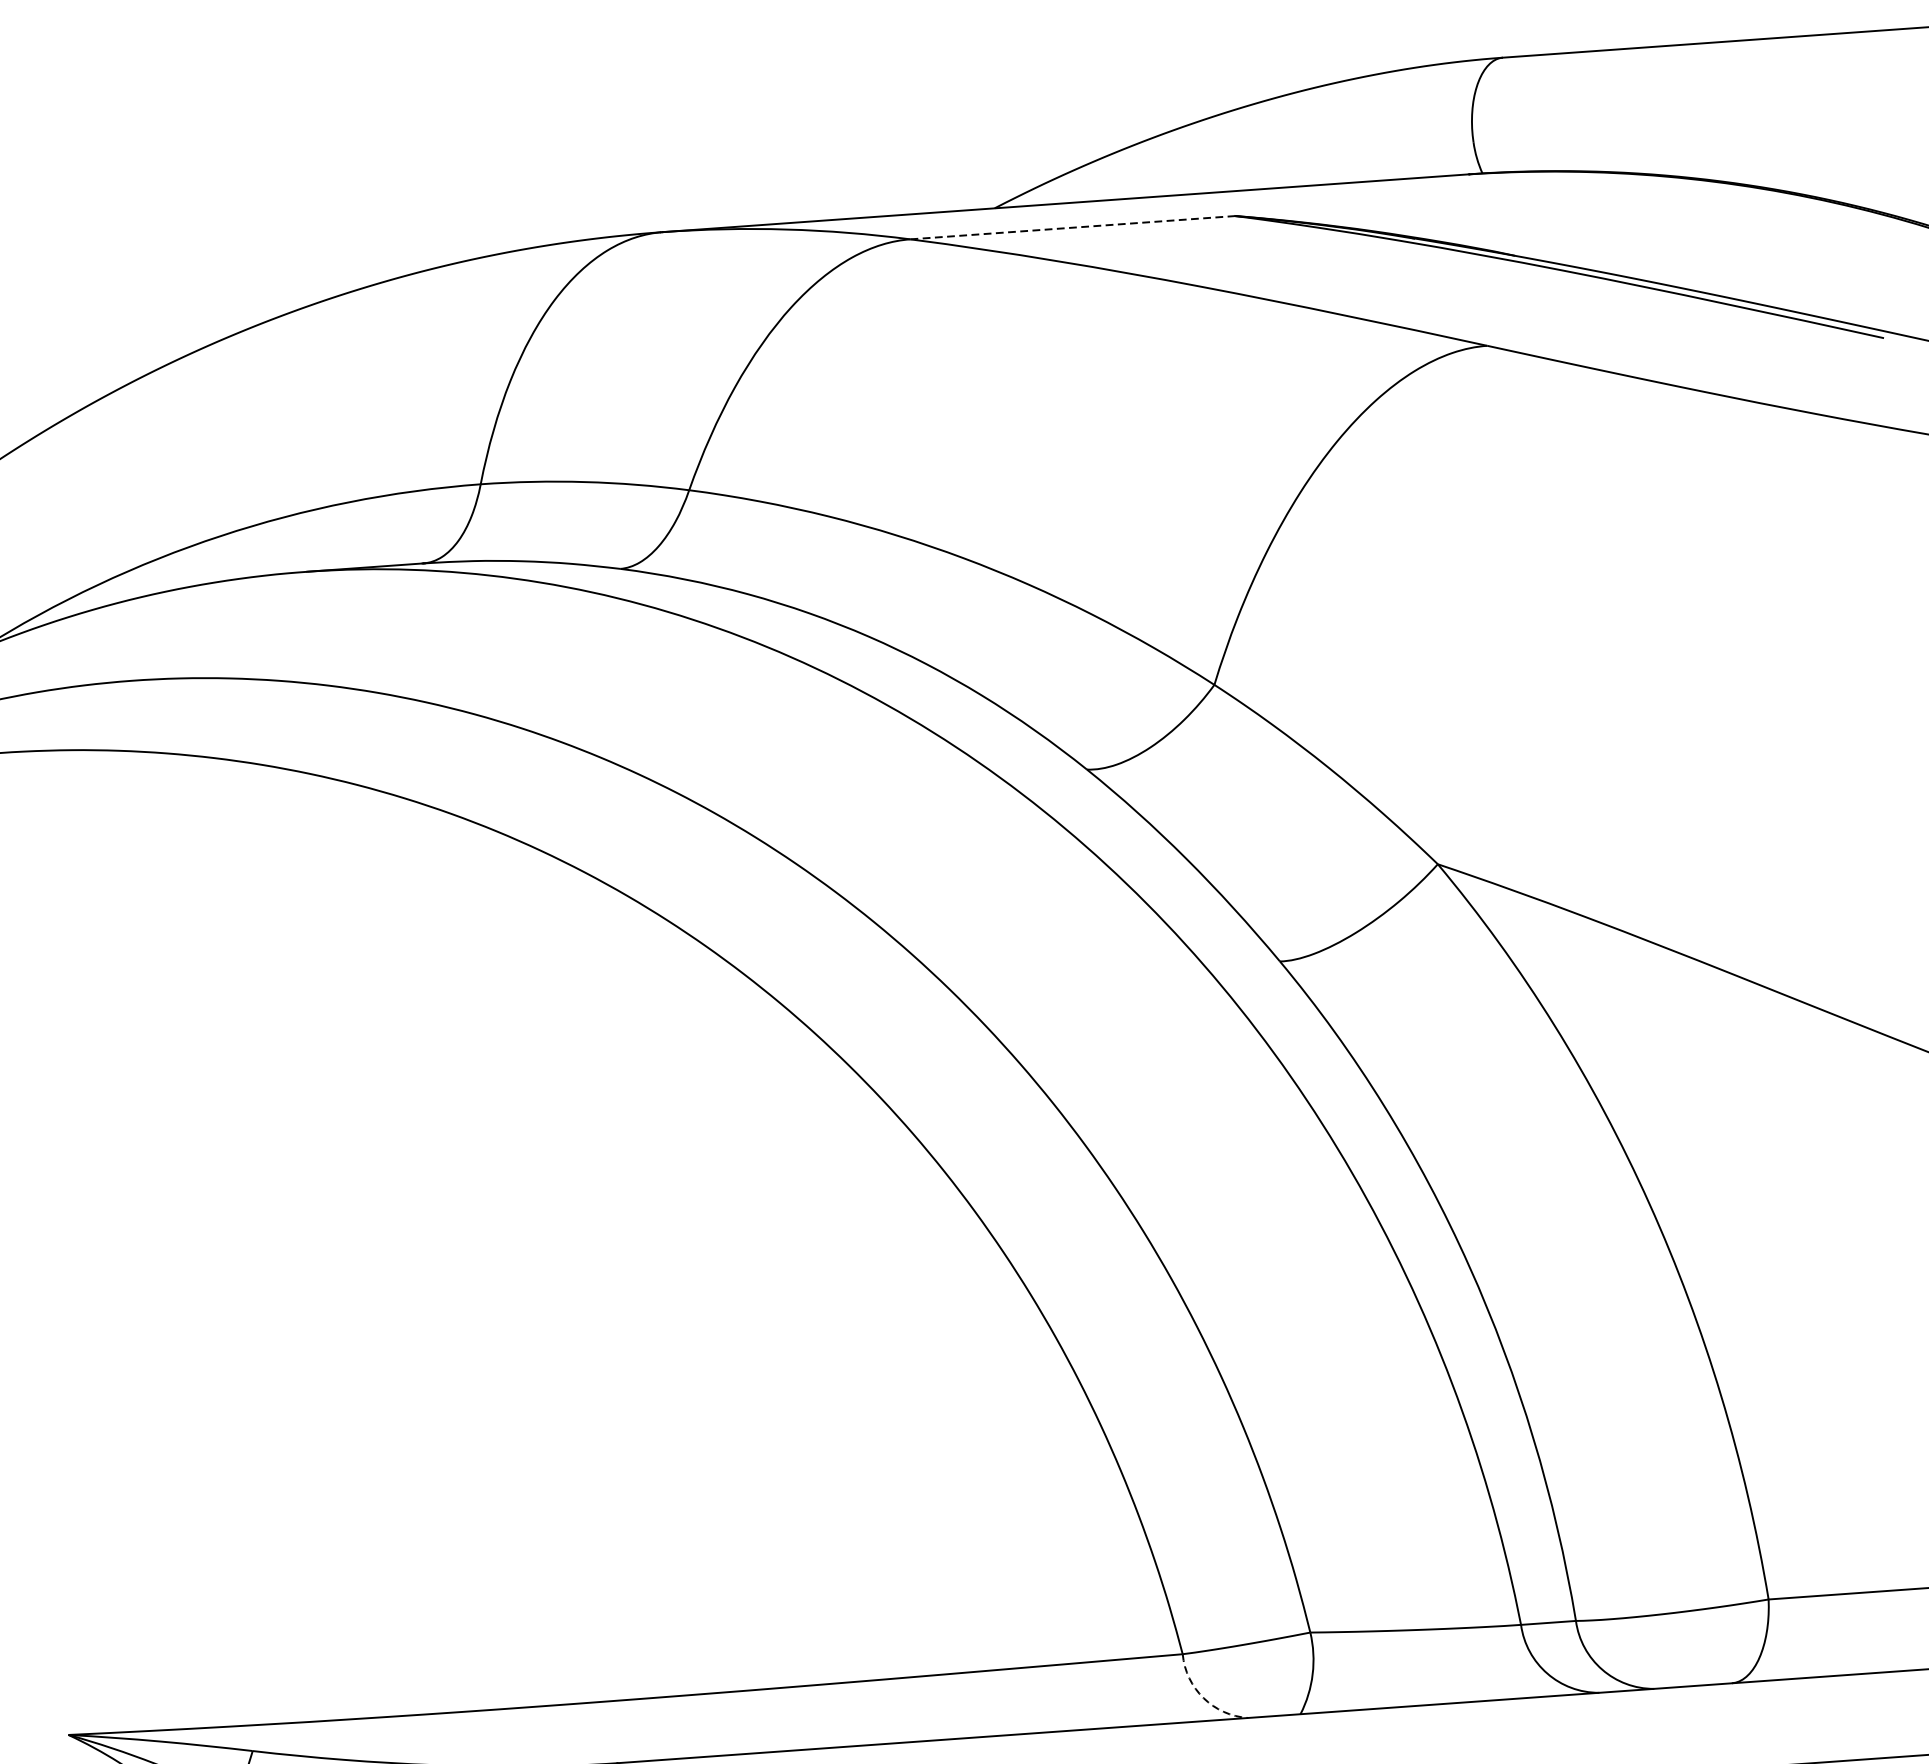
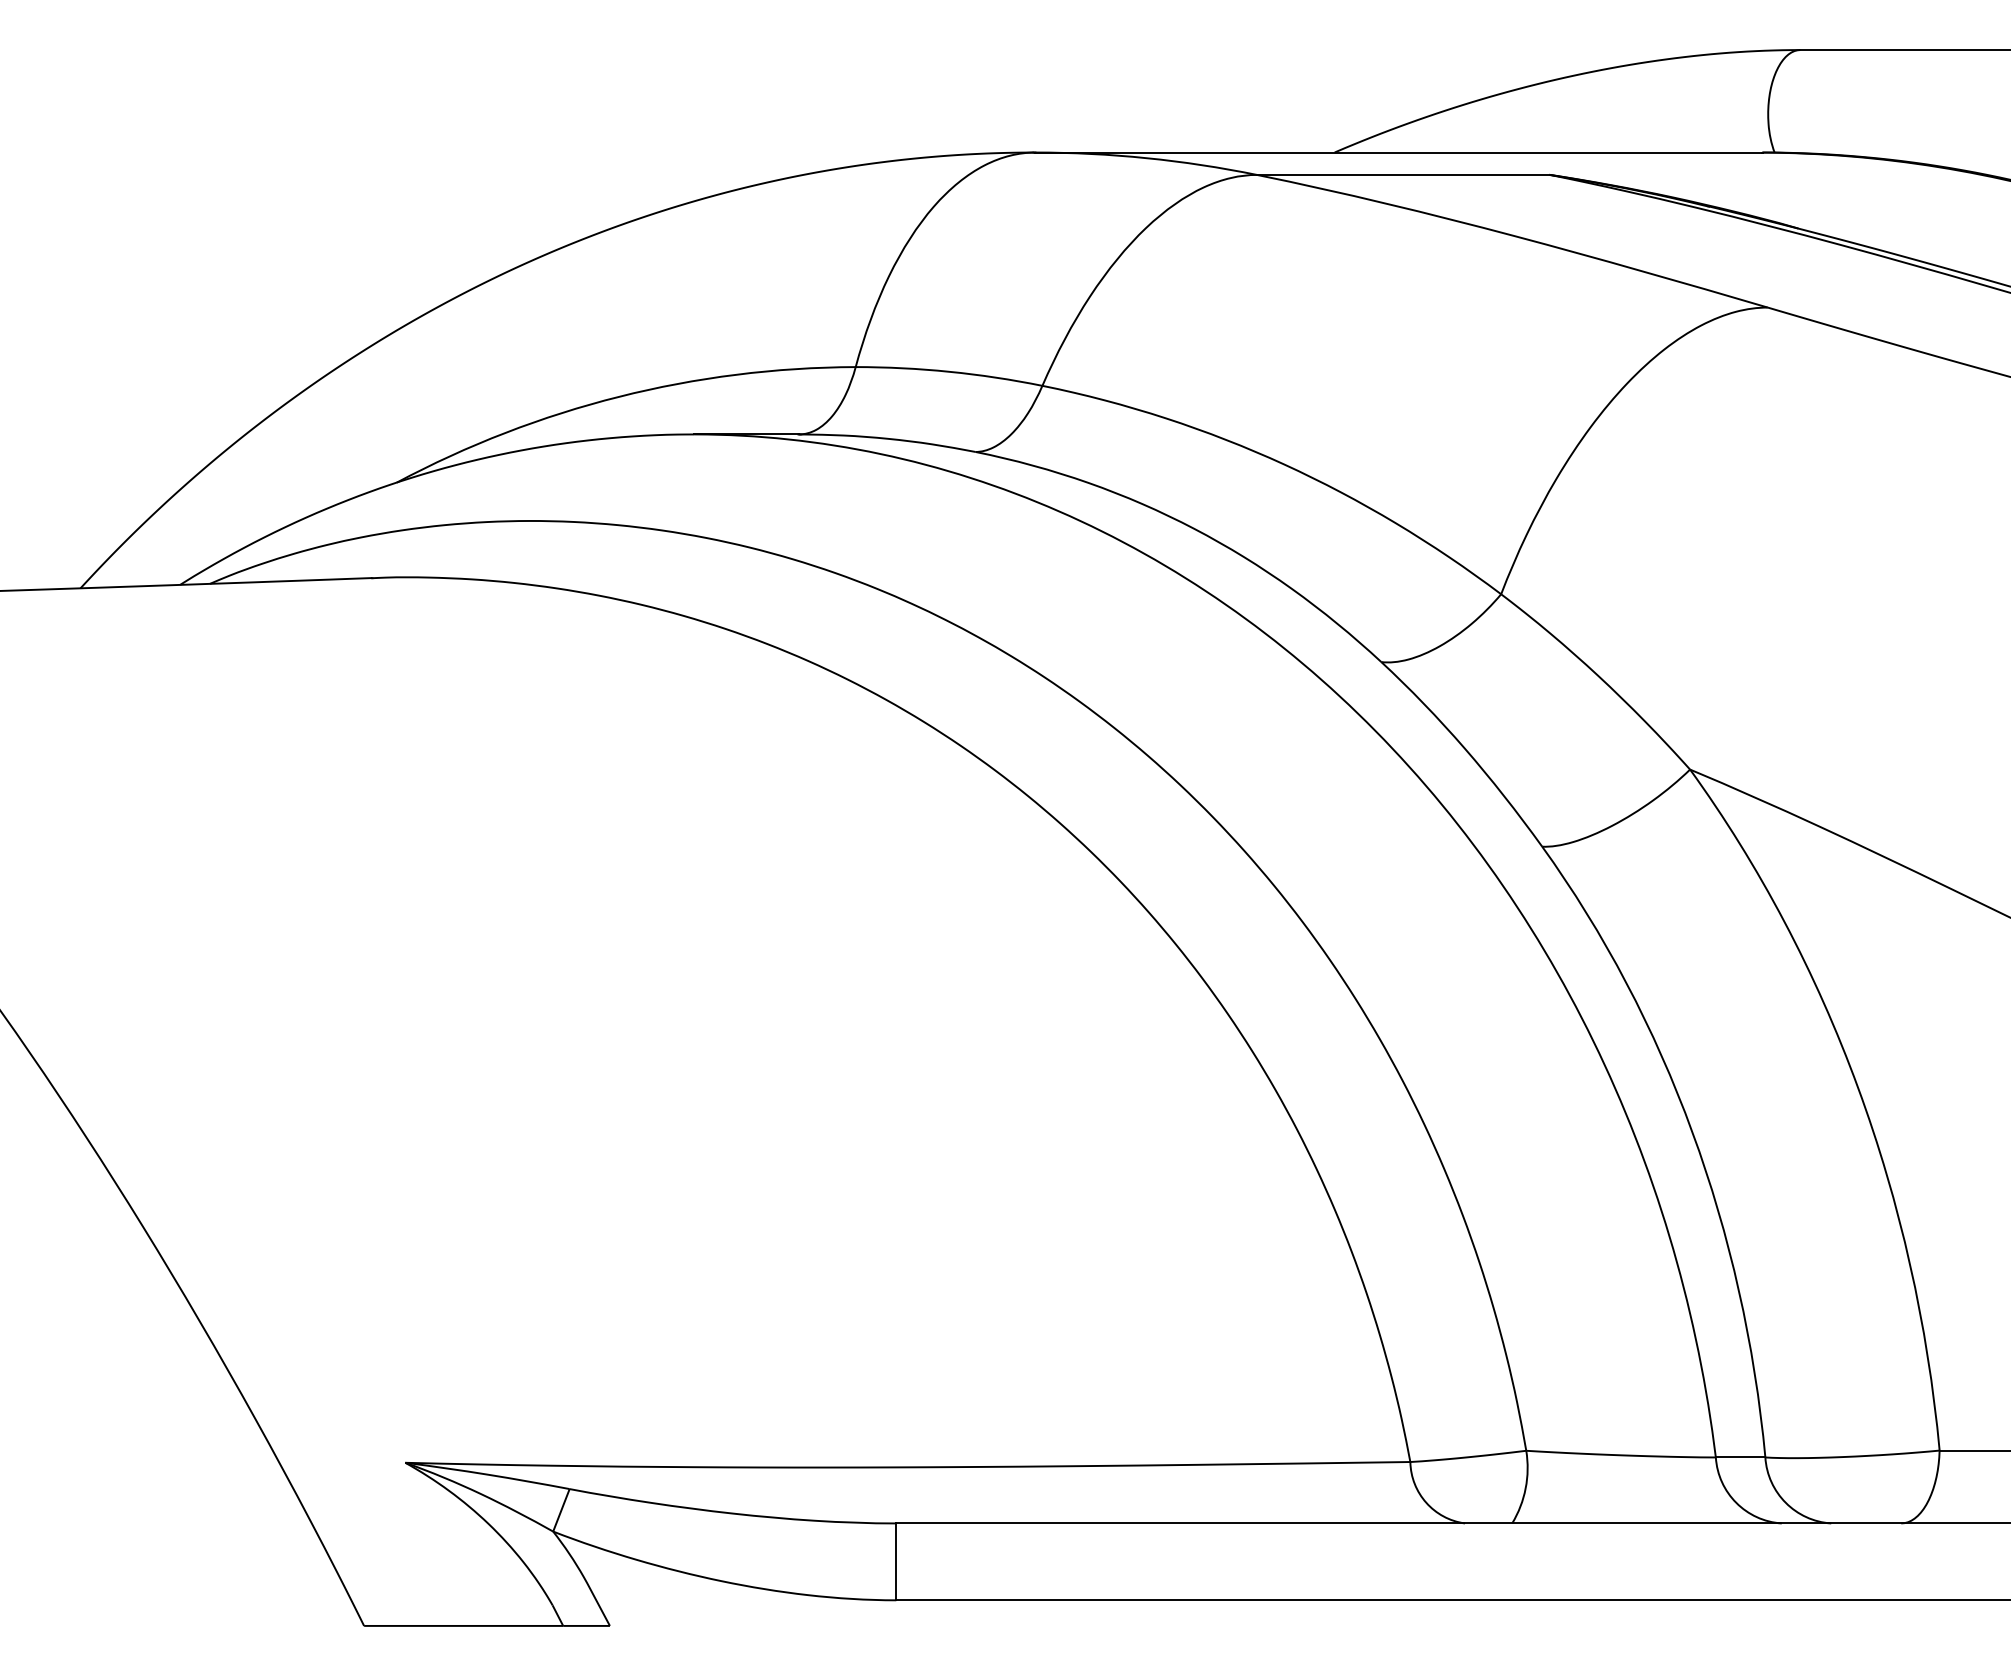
line: (1072, 227) -> (1403, 174), dashed -> solid
arc: (1203, 1697) -> (1426, 1502), dashed -> solid

